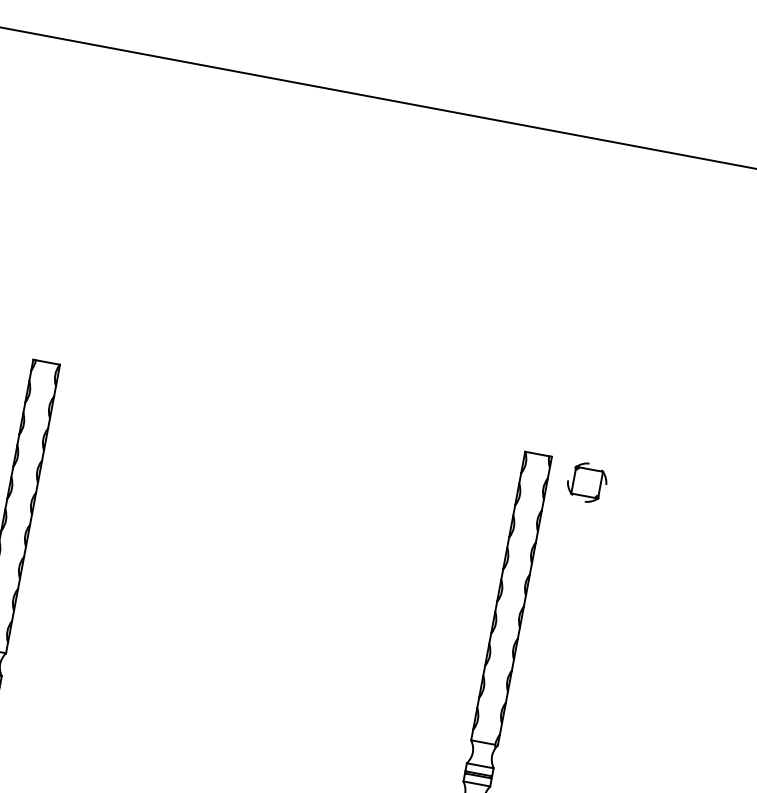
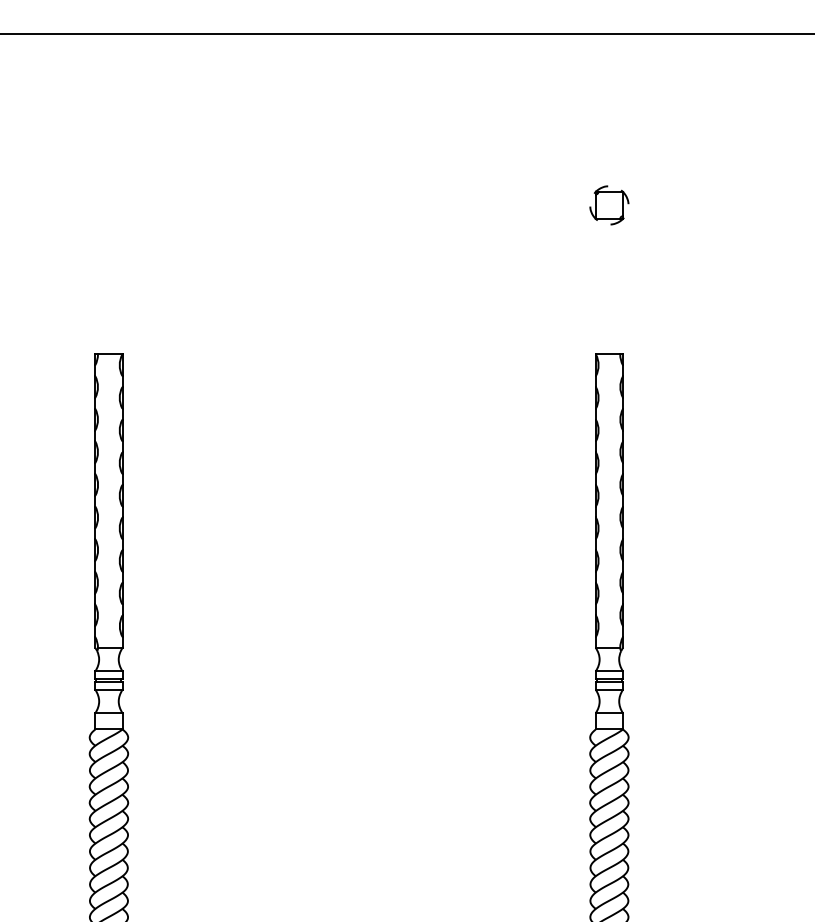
part: (587, 482) -> (609, 205), moved

